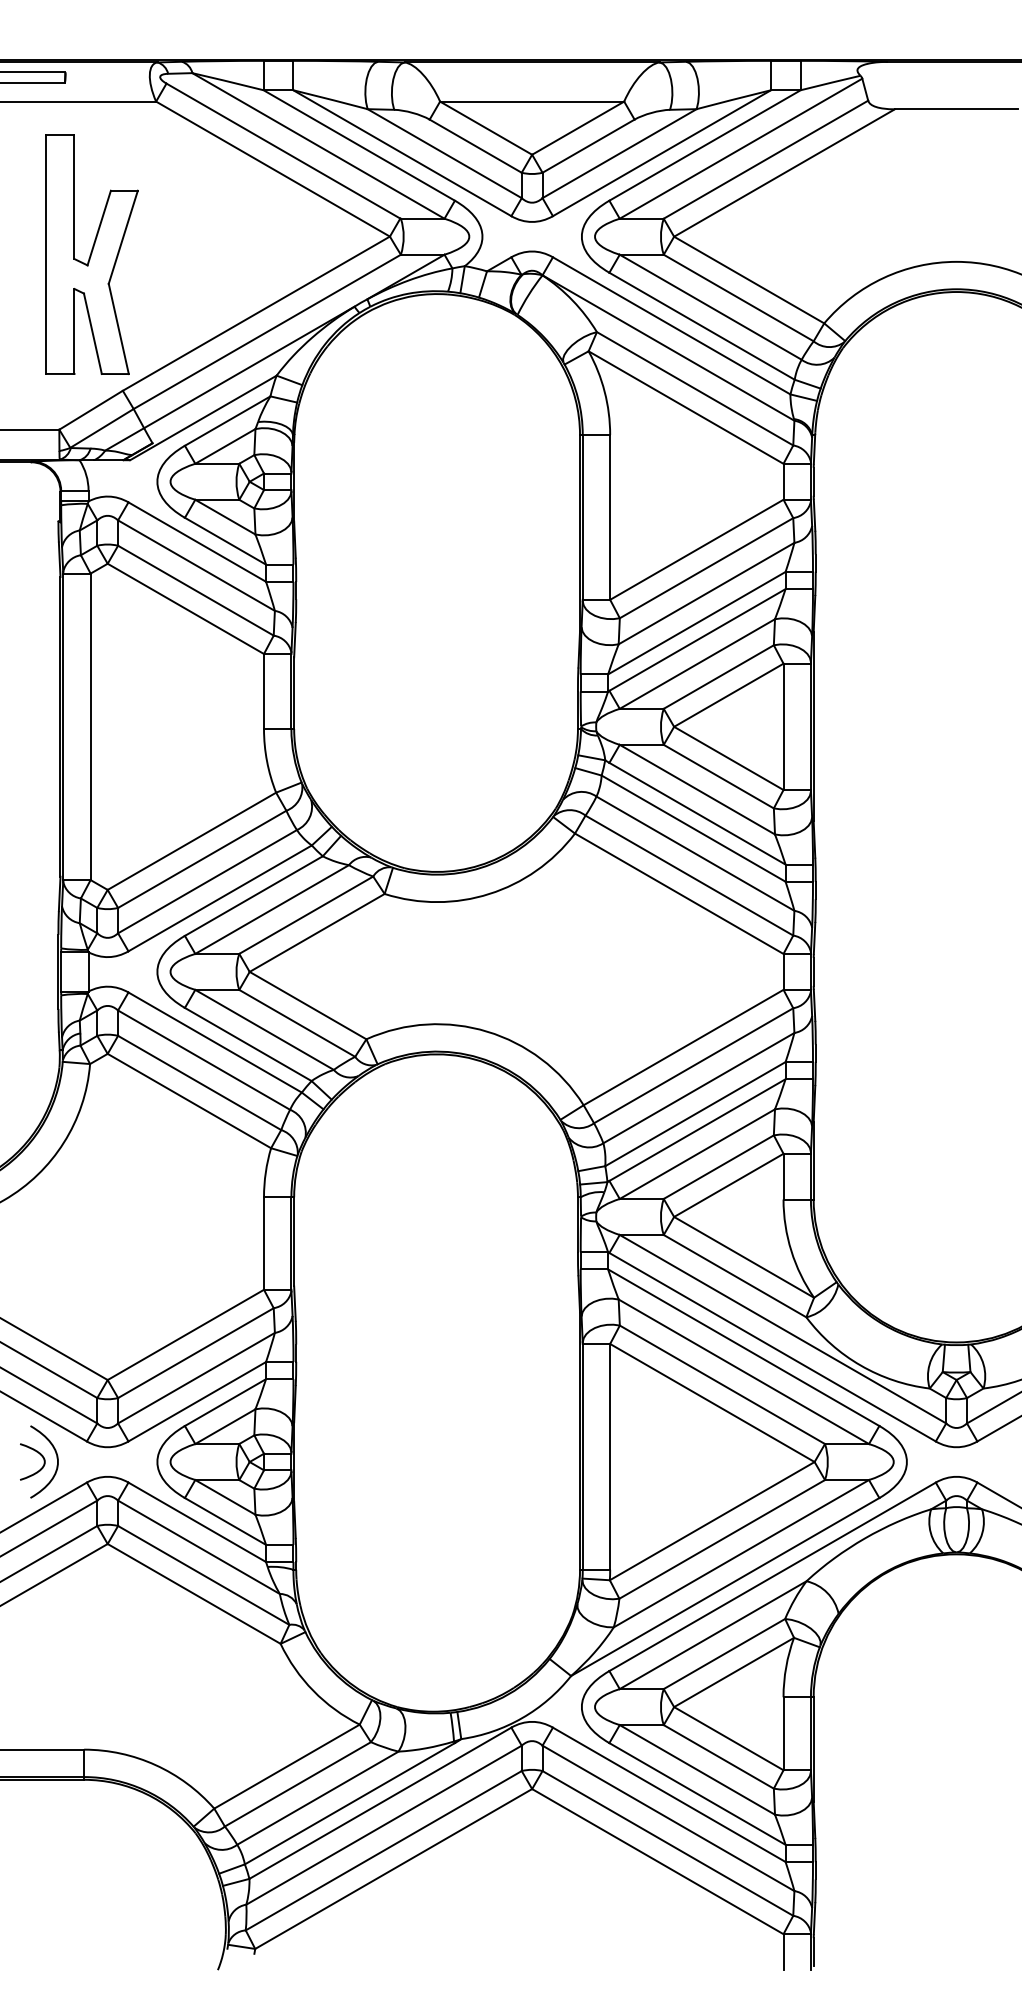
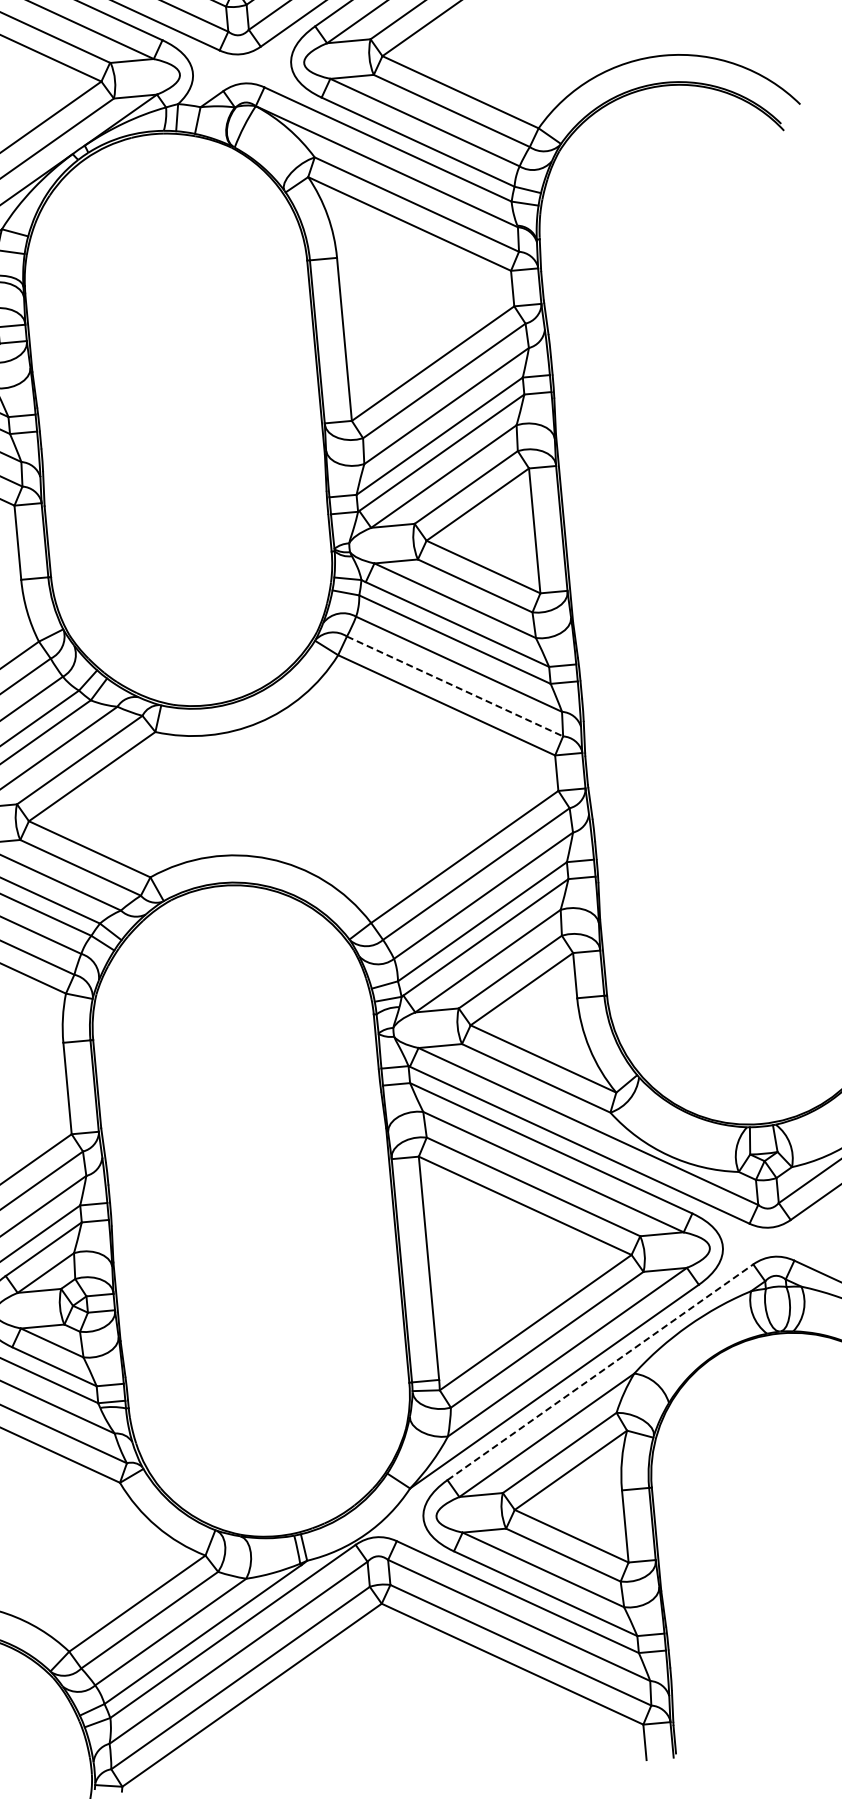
line: (689, 875) -> (455, 686), solid -> dashed
line: (773, 1576) -> (601, 1371), solid -> dashed

